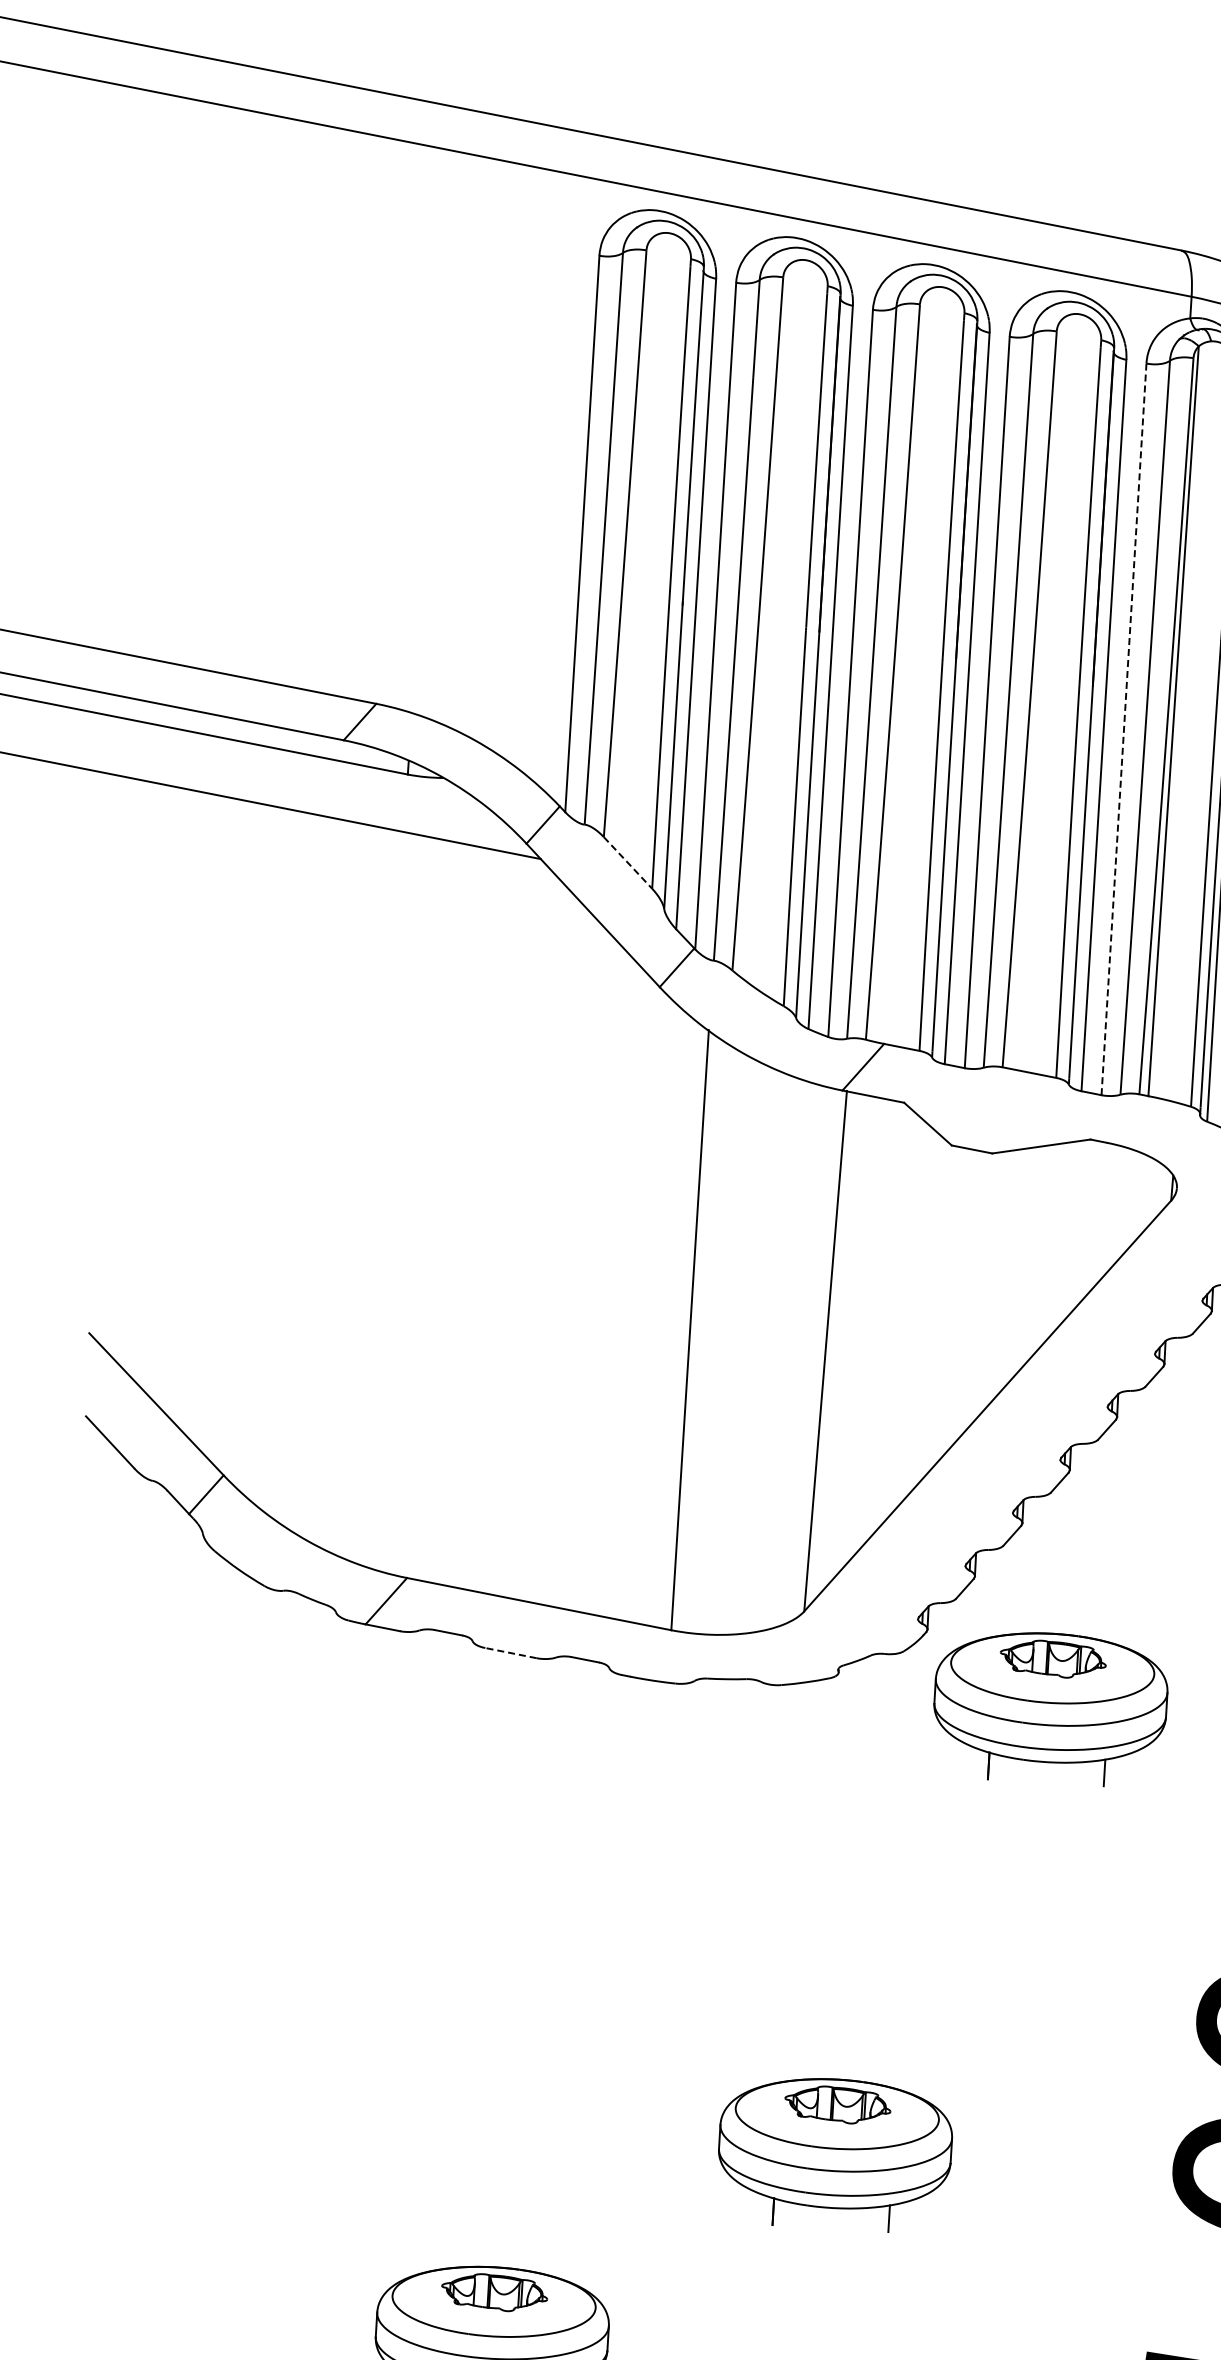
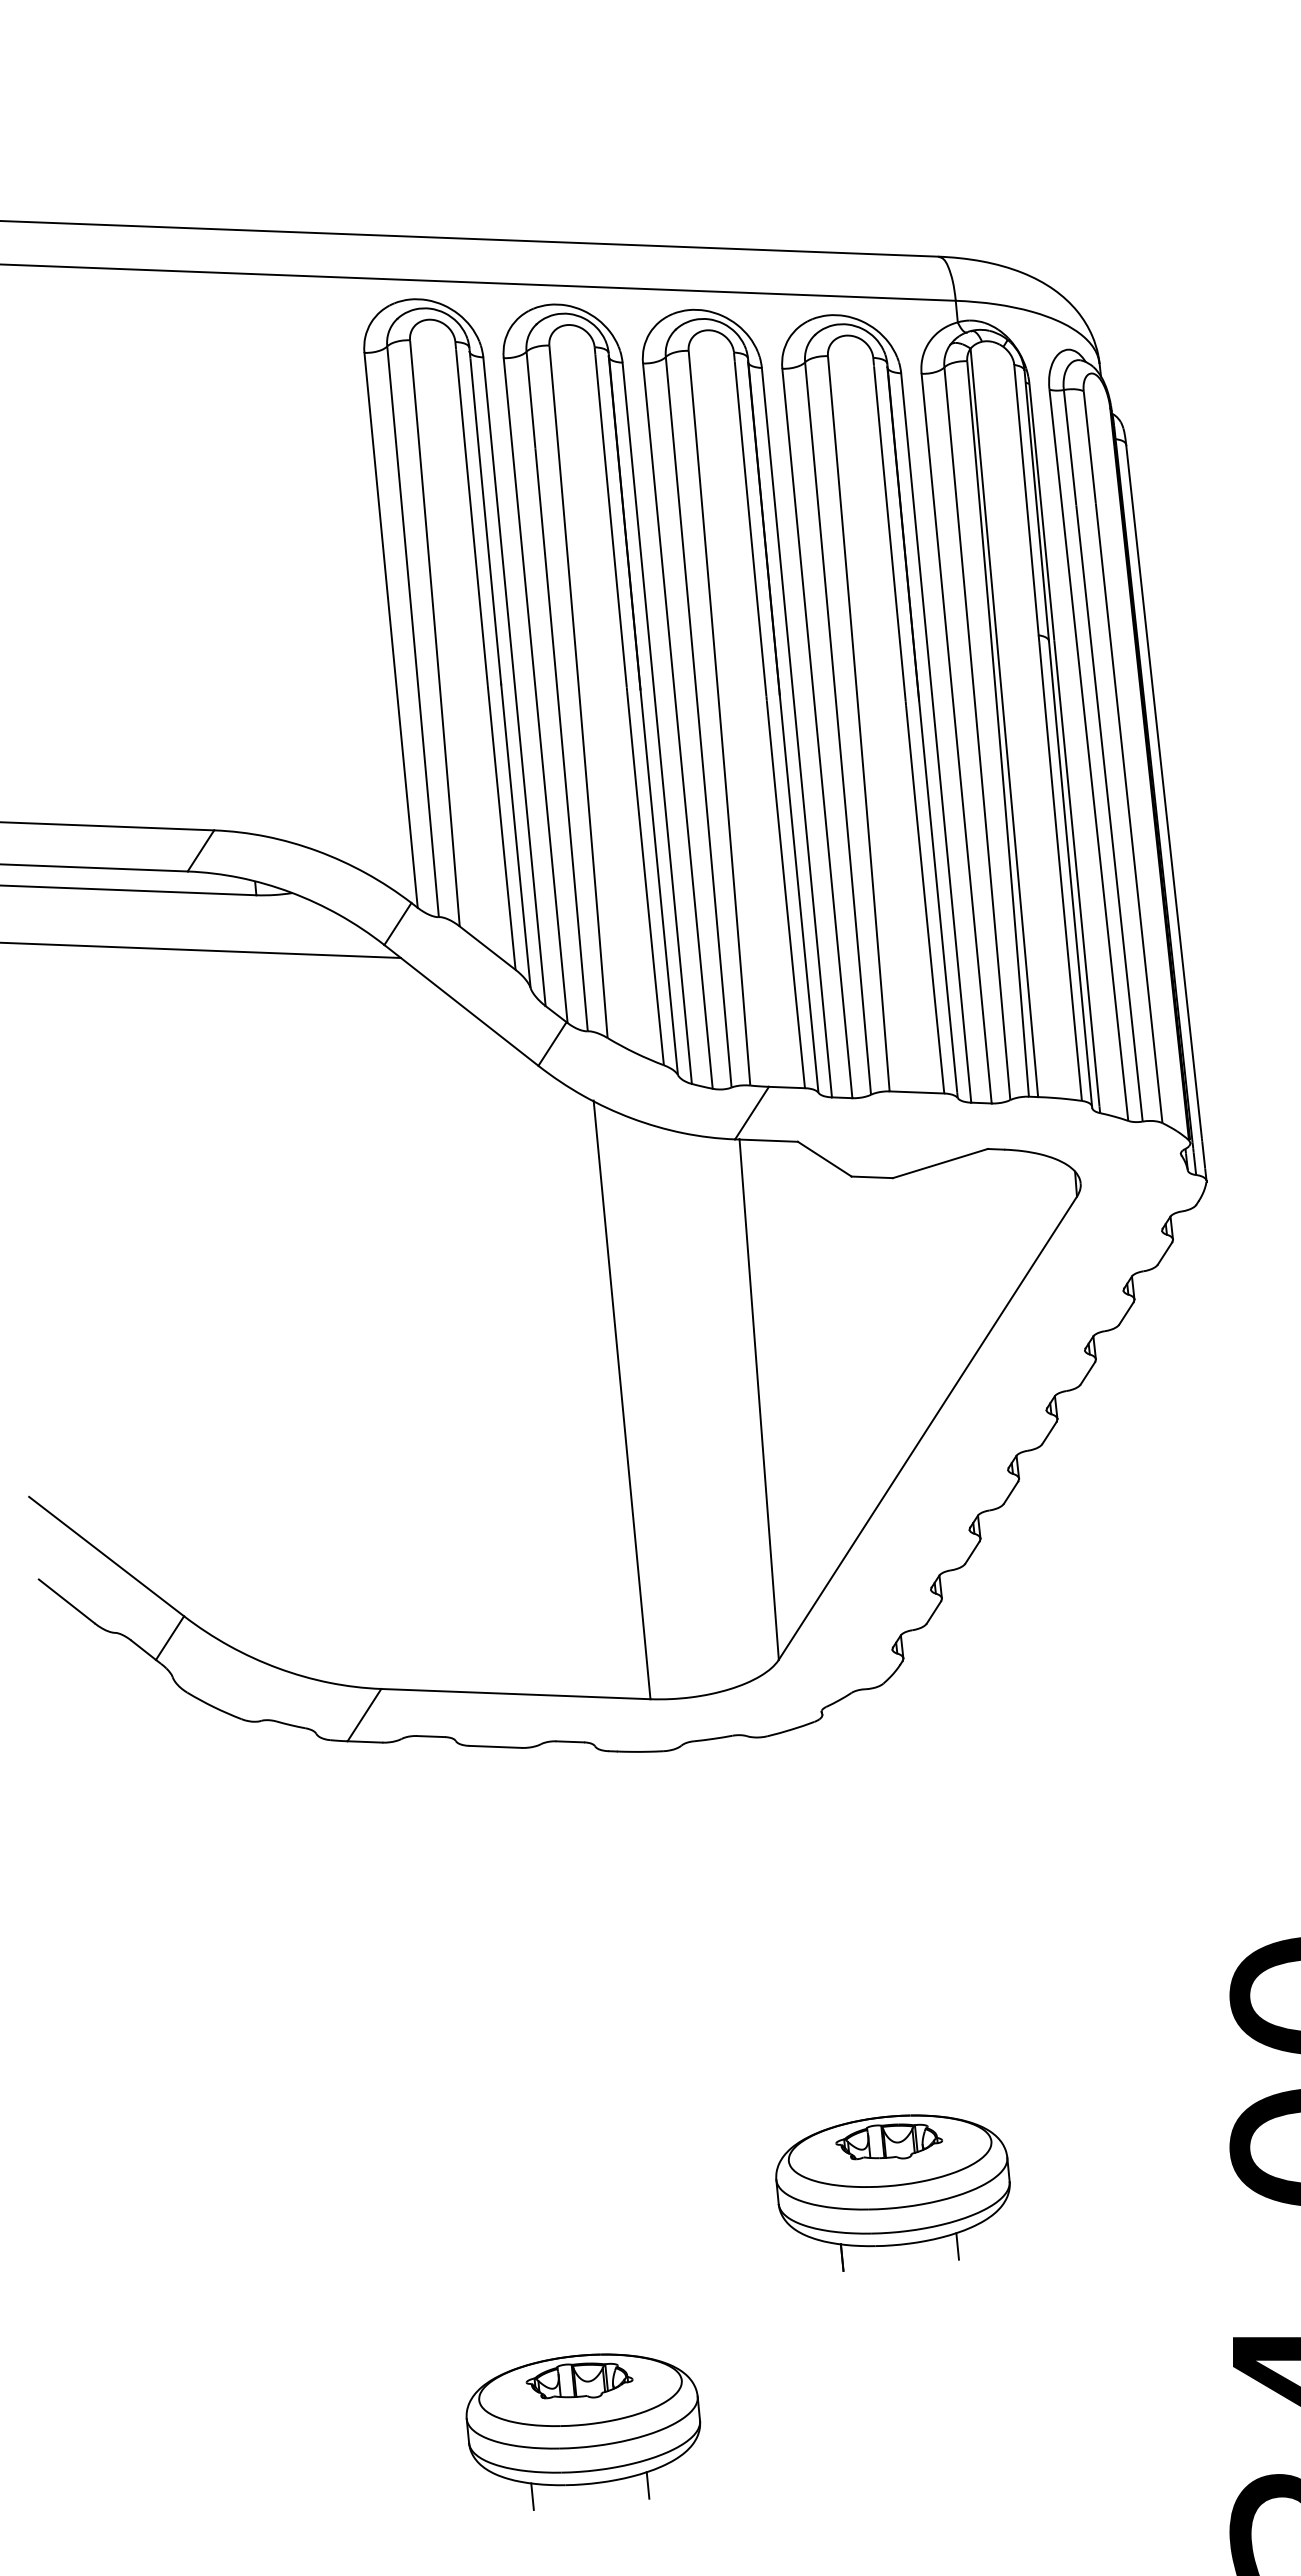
line: (1123, 729) -> (956, 738), dashed -> solid
line: (628, 863) -> (488, 948), dashed -> solid
line: (510, 1652) -> (495, 1746), dashed -> solid
part: (1048, 1709) -> (1035, 1718), removed

